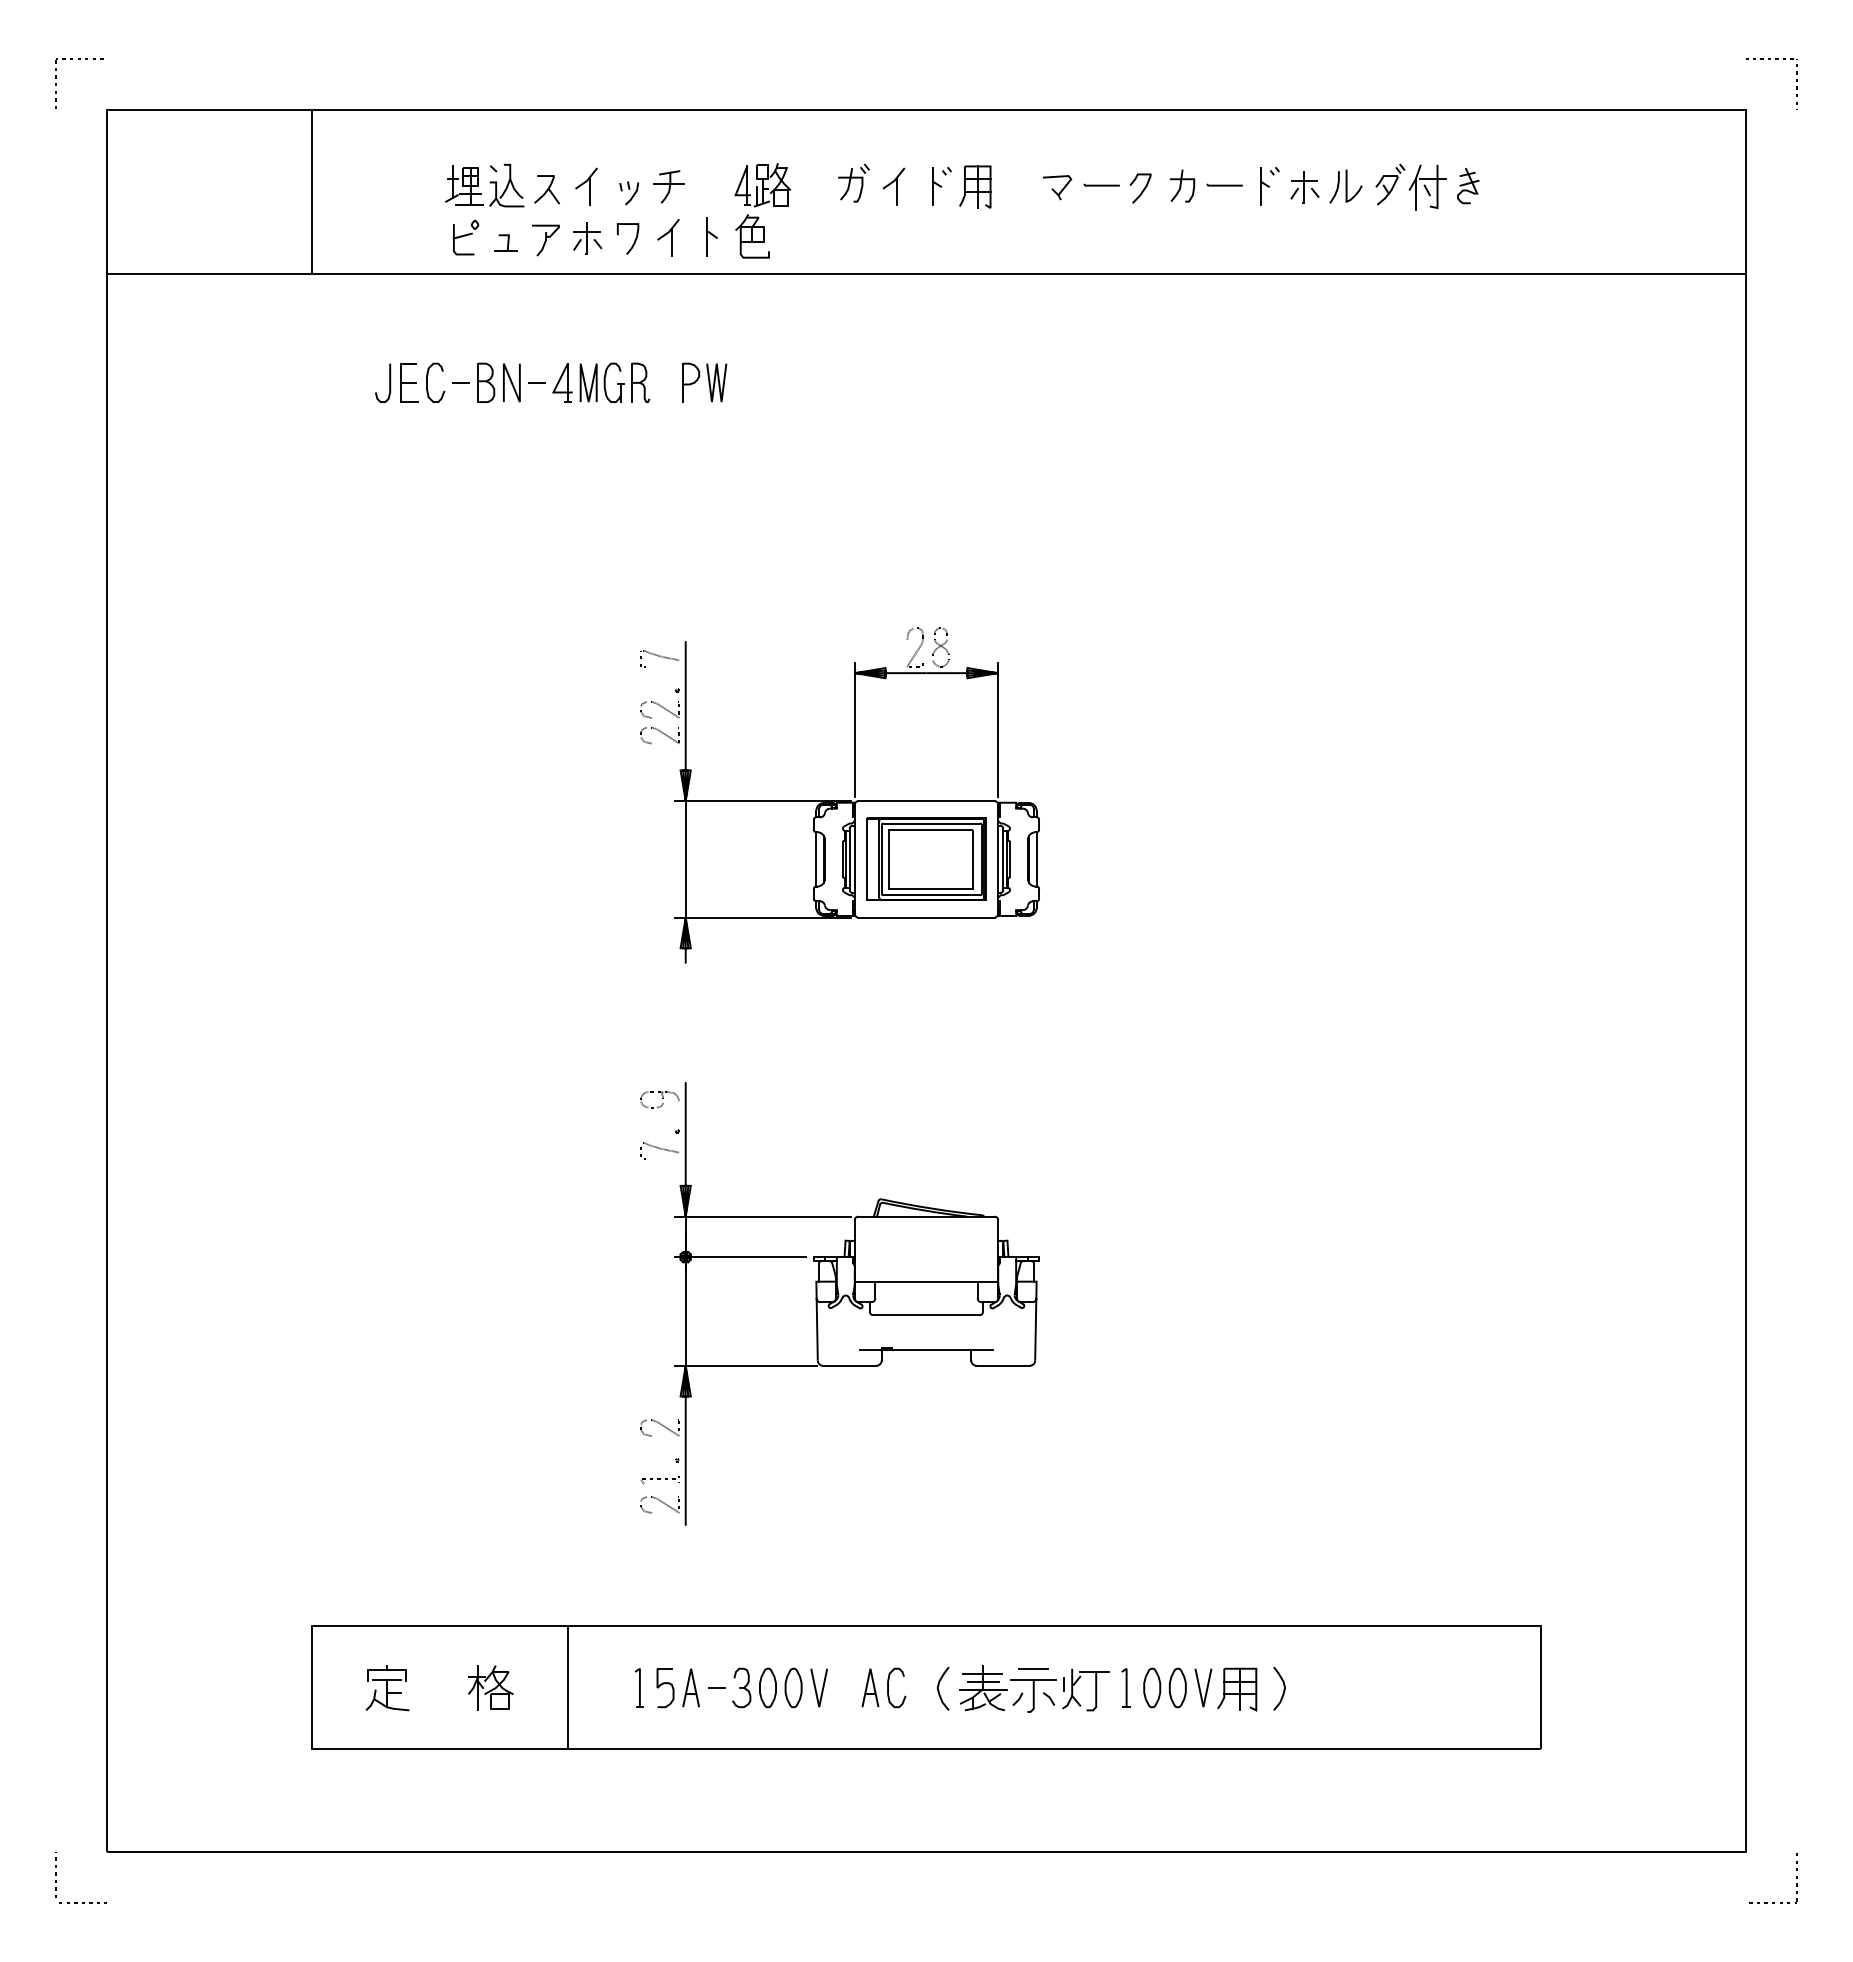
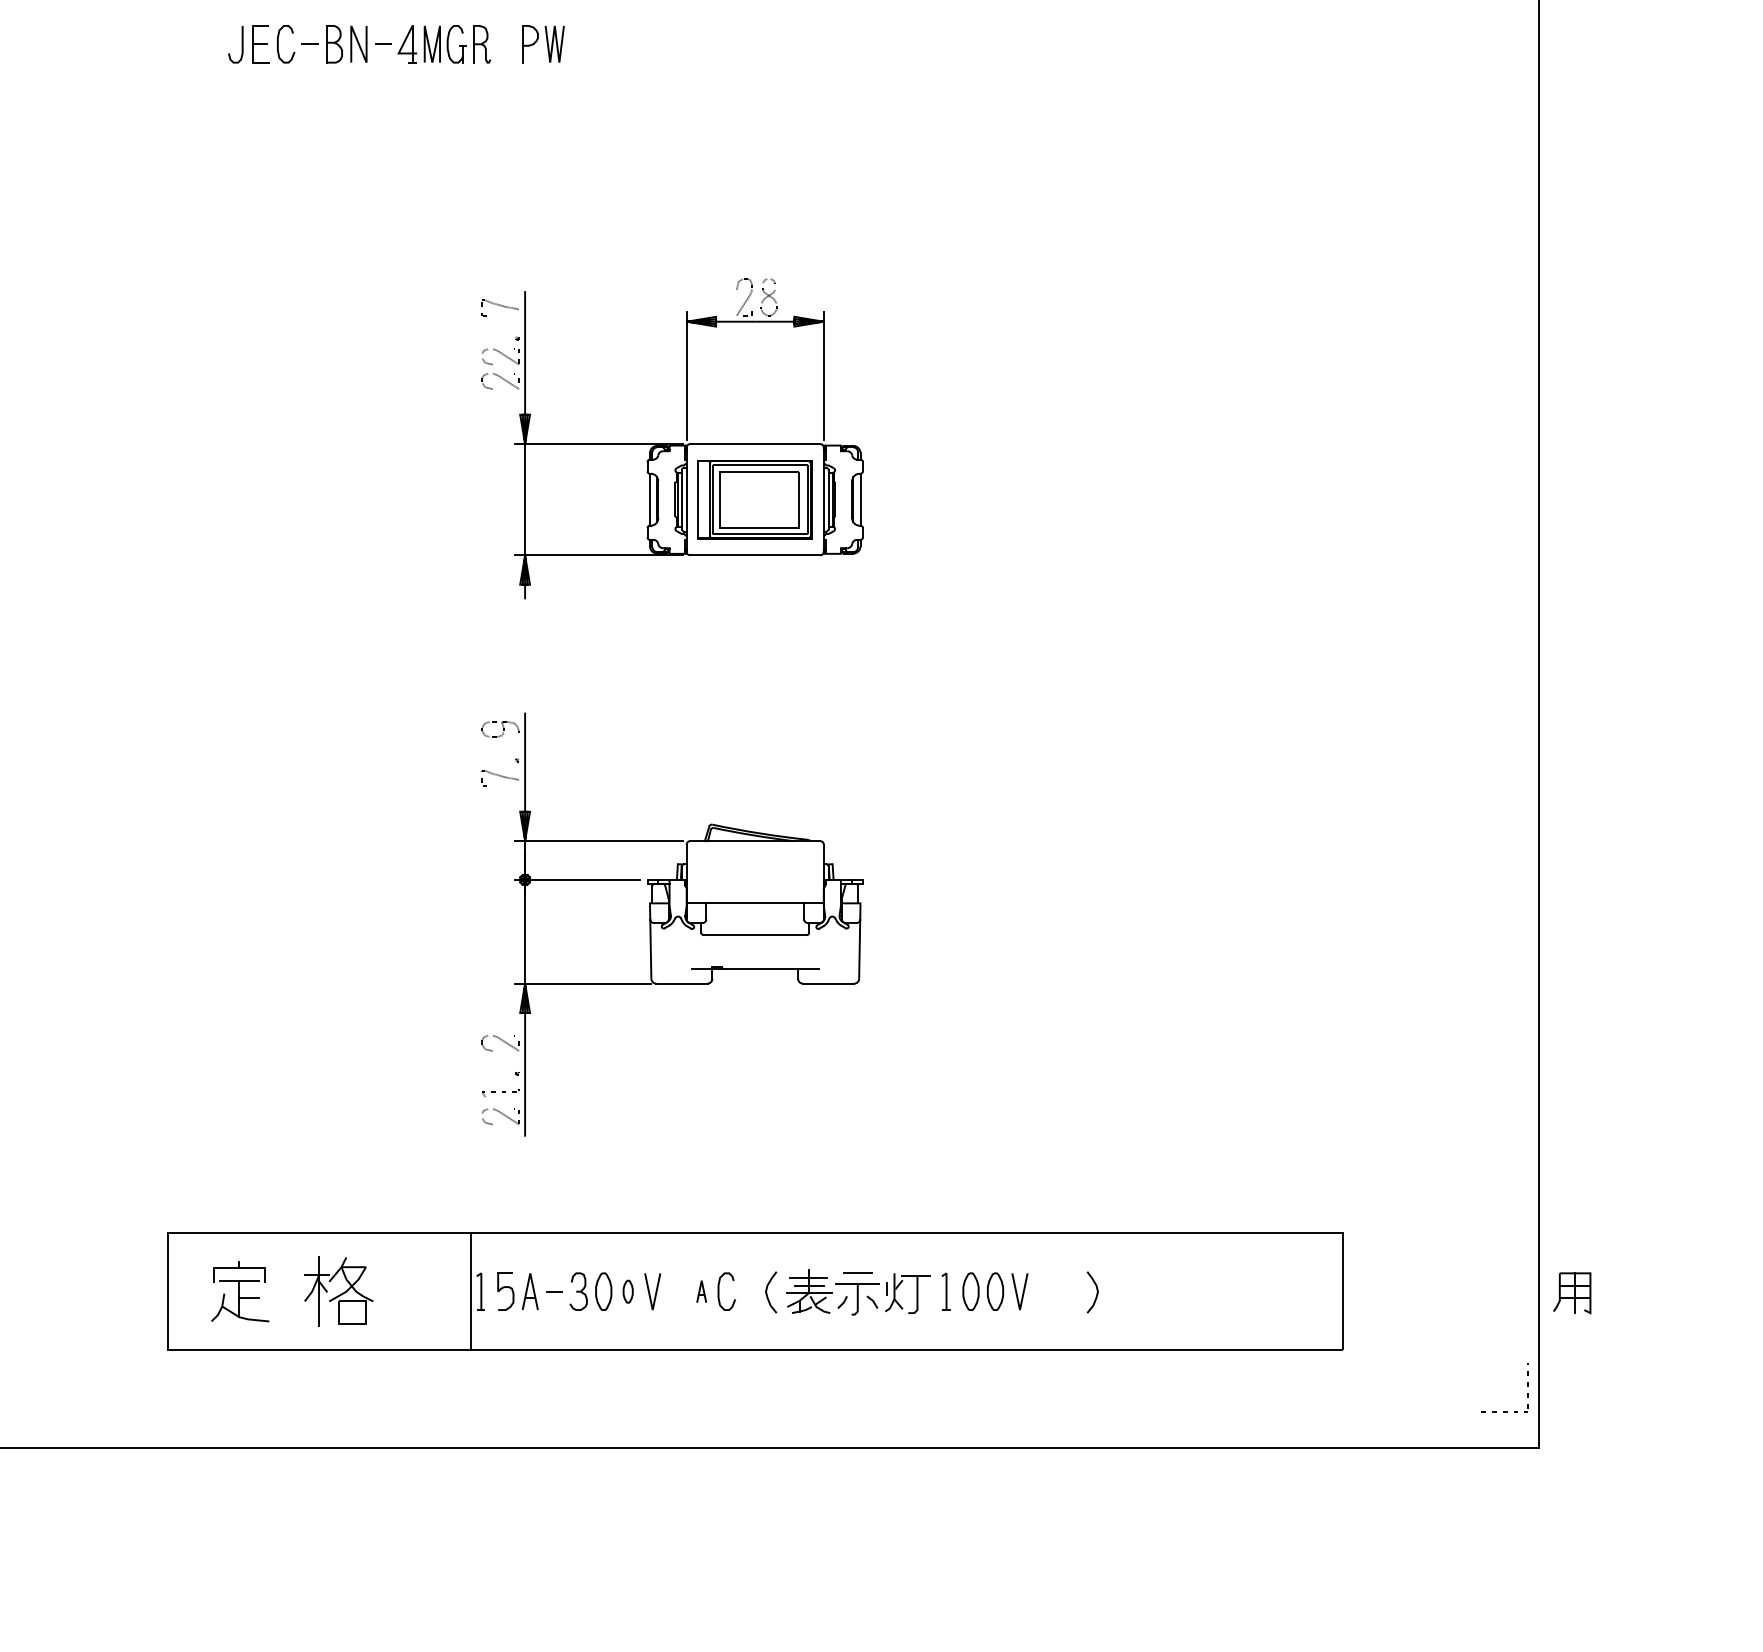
part: (490, 1687) -> (338, 1291), size x1.6
line: (567, 1687) -> (470, 1291), moved
part: (793, 1687) -> (628, 1291), size x0.6
part: (870, 1687) -> (701, 1291), size x0.6
part: (387, 1688) -> (240, 1292), size x1.4
part: (1237, 1689) -> (1572, 1293), moved
line: (1796, 1878) -> (1527, 1388), moved

